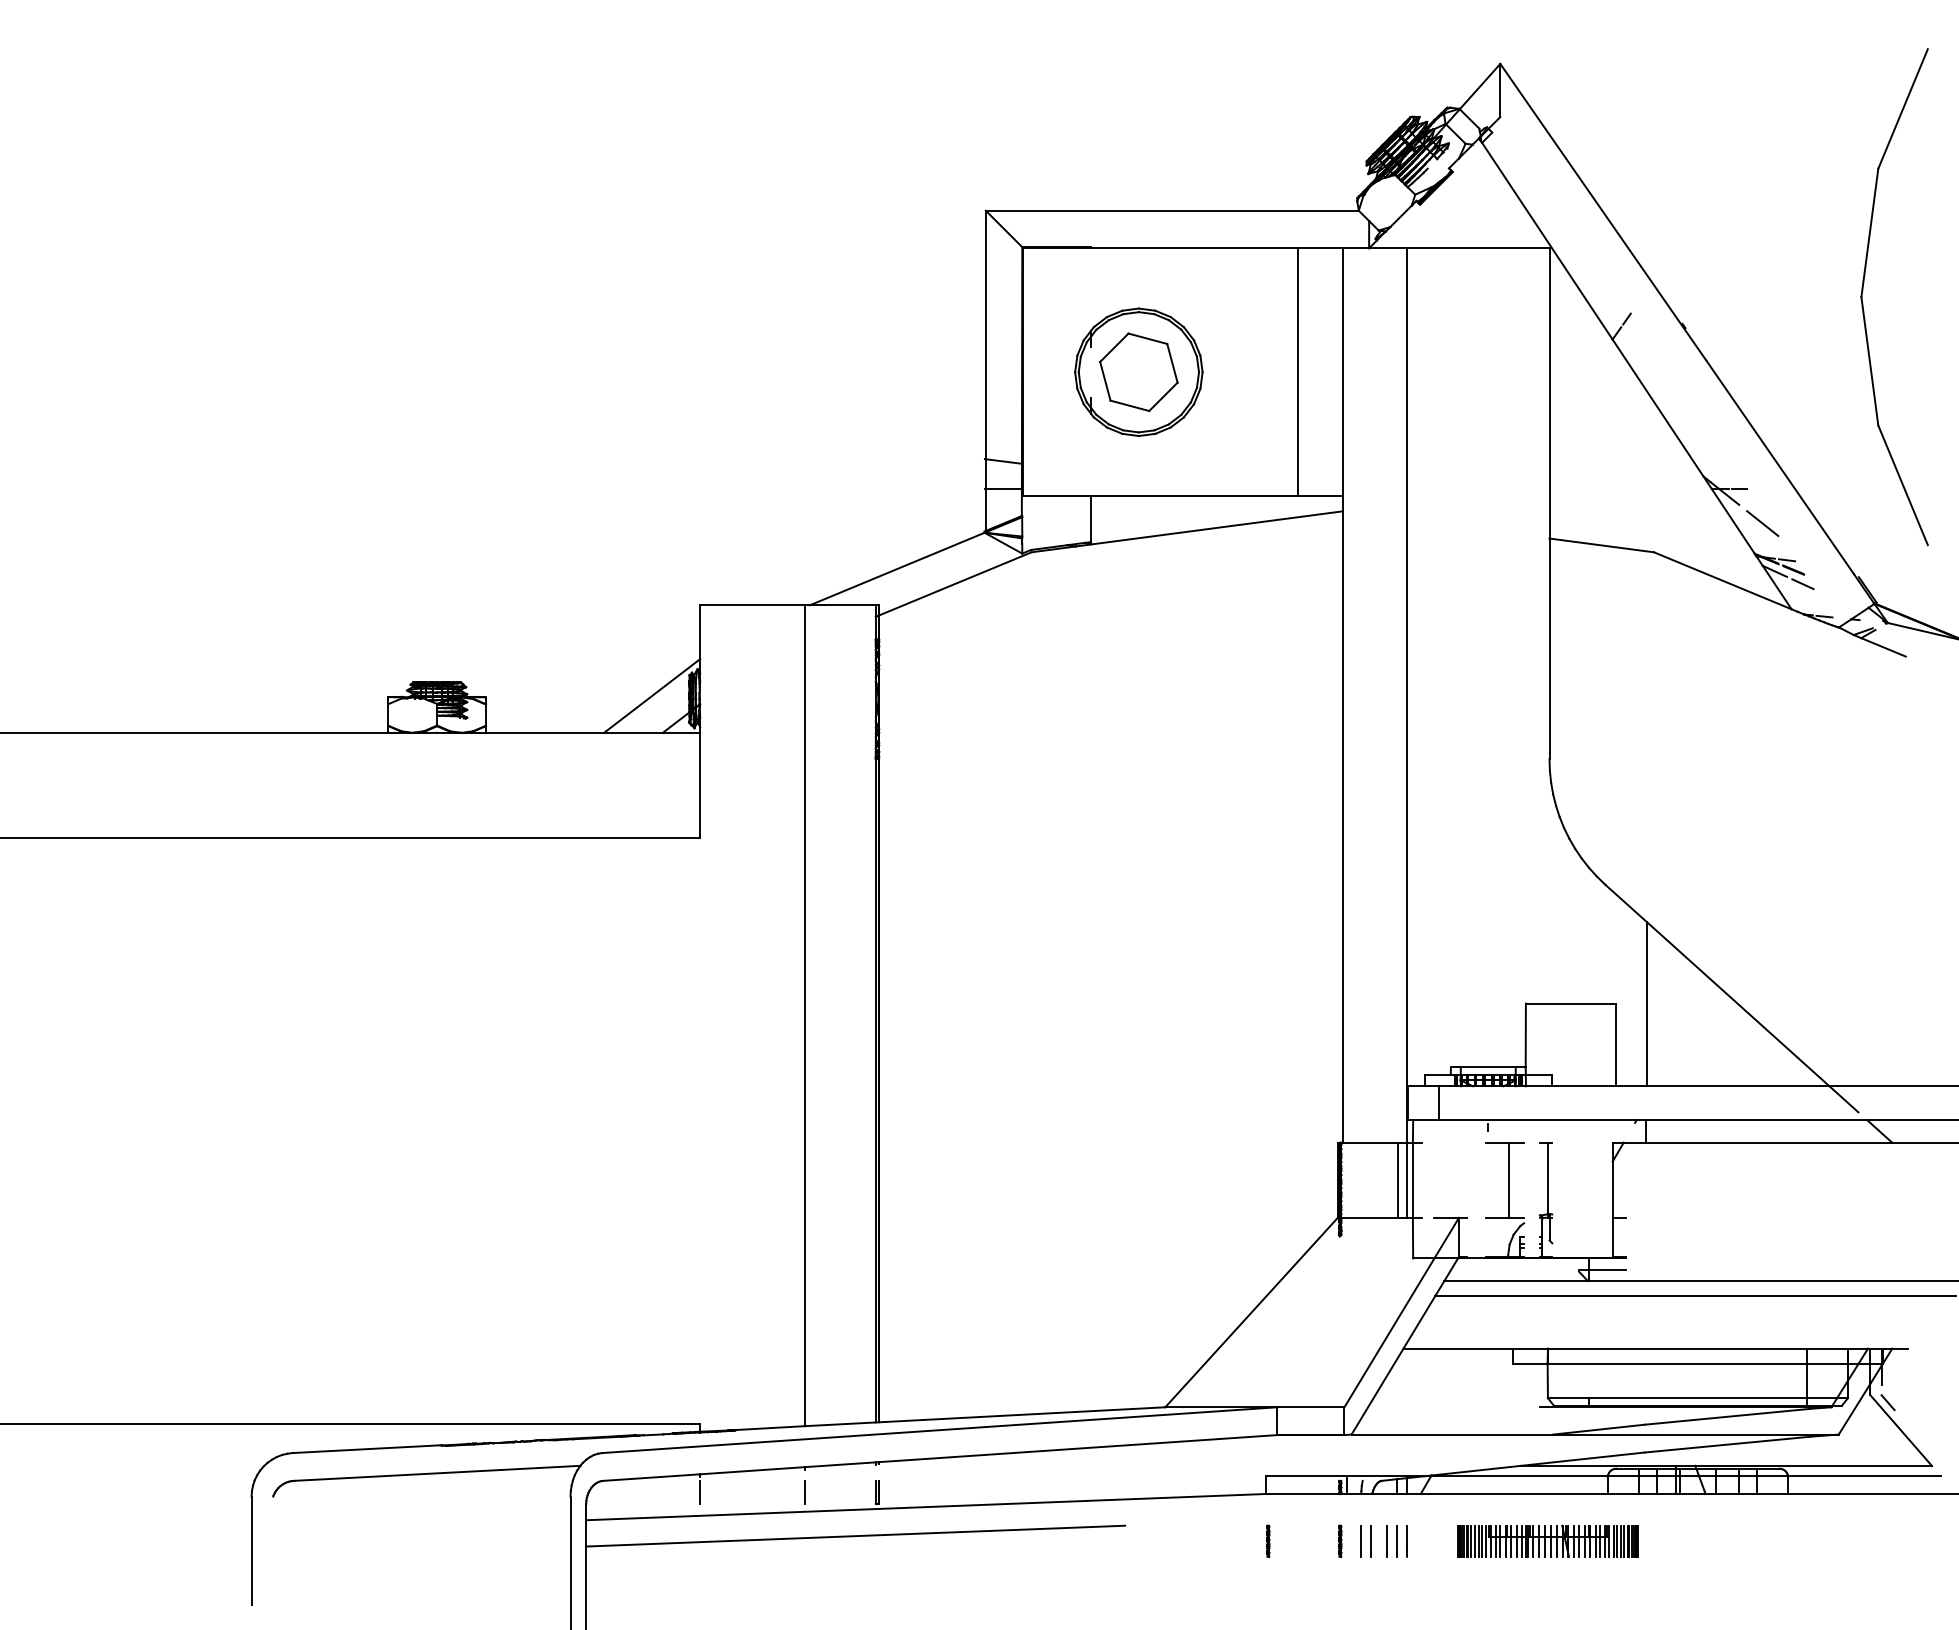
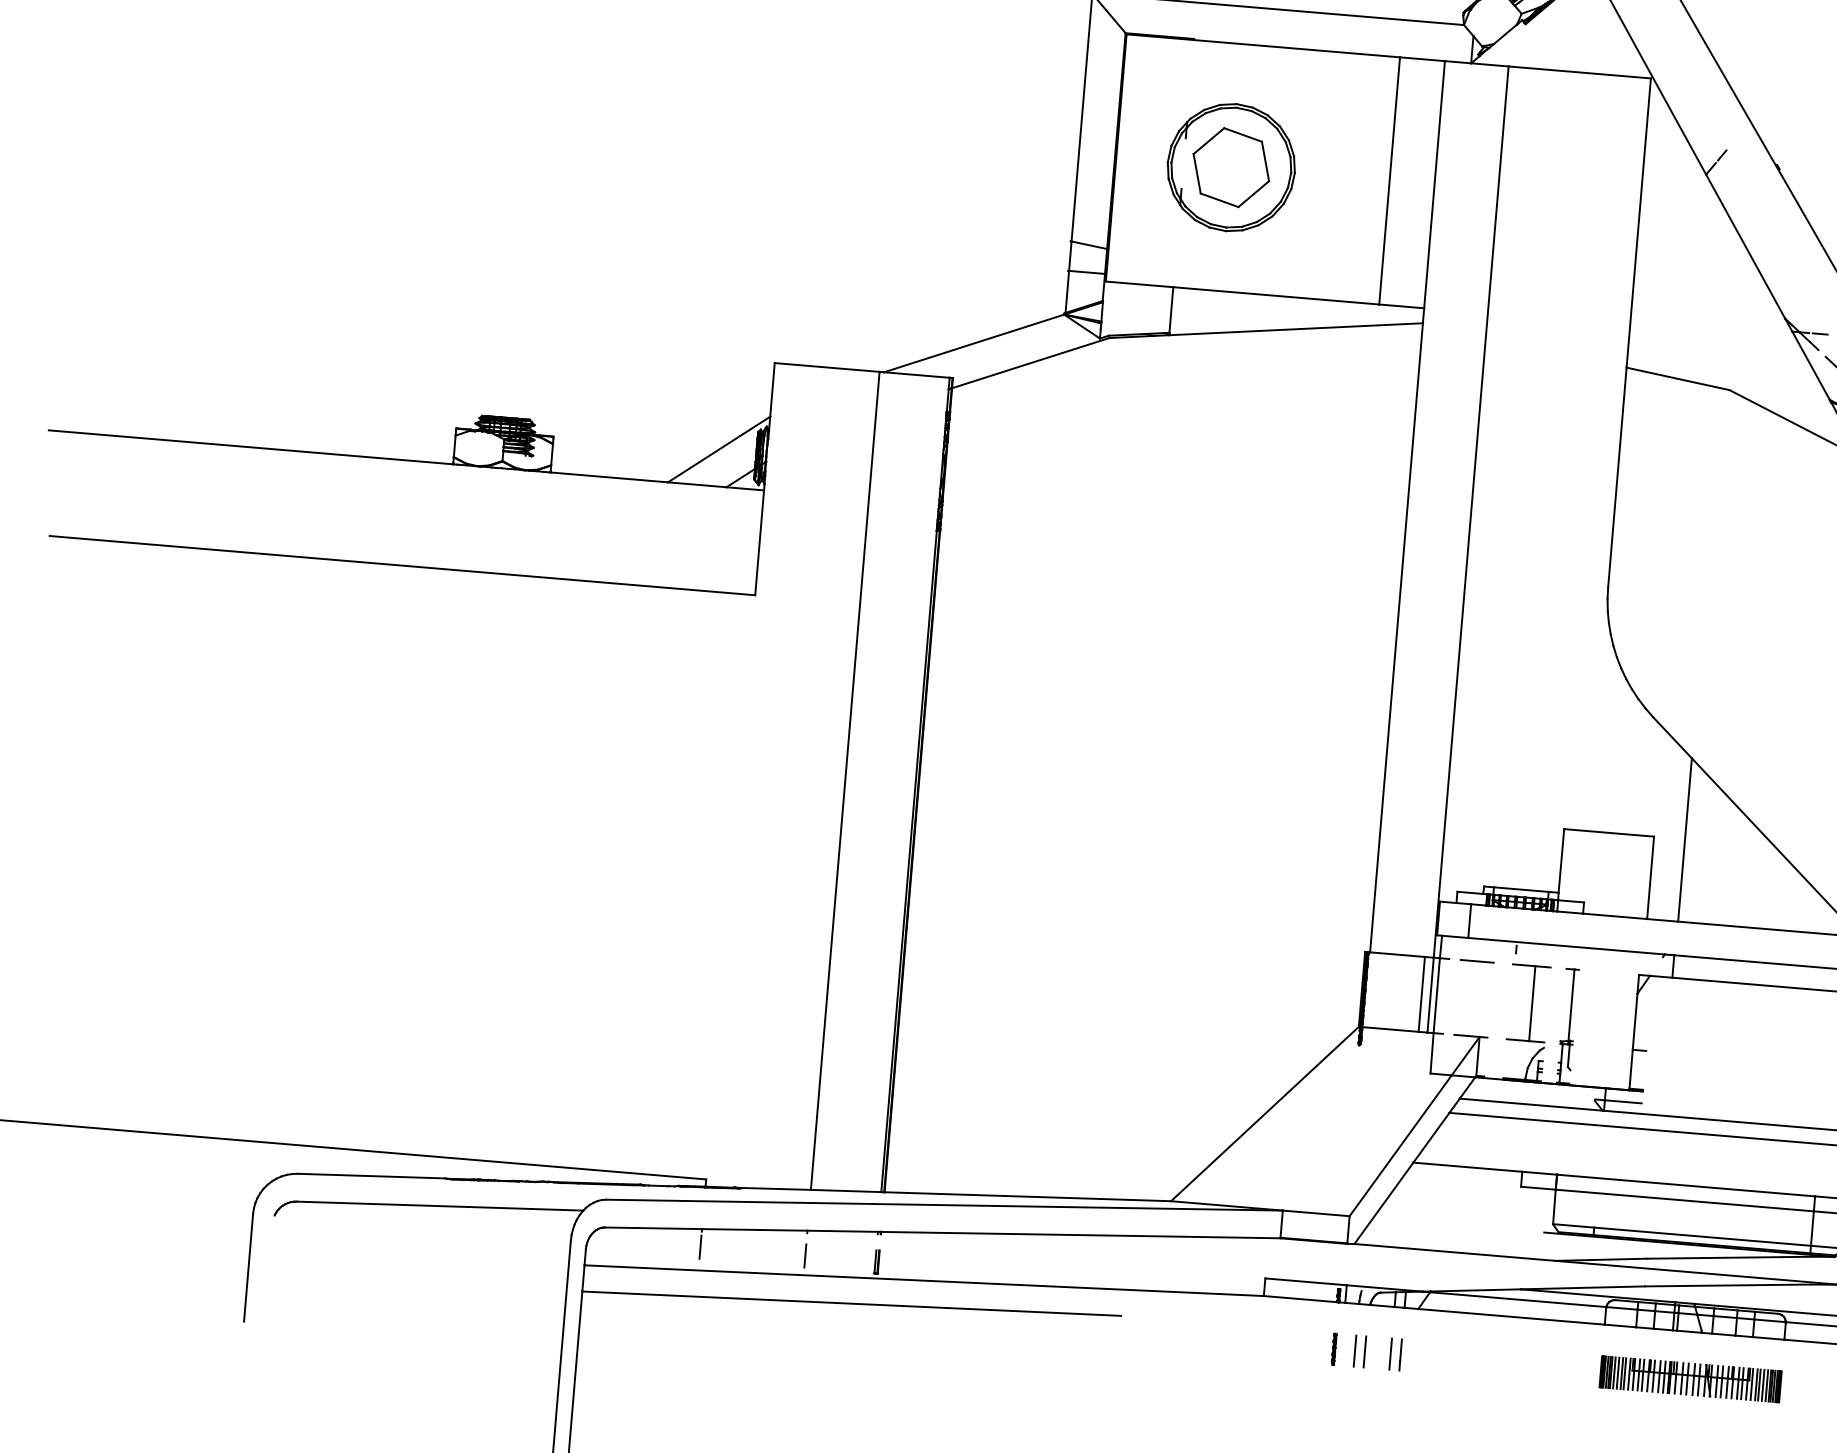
line: (1450, 1142) -> (1477, 961), added
line: (1268, 1540) -> (1262, 1342), removed
part: (1547, 1540) -> (1690, 1378), moved
line: (1386, 1541) -> (1380, 1353), removed

